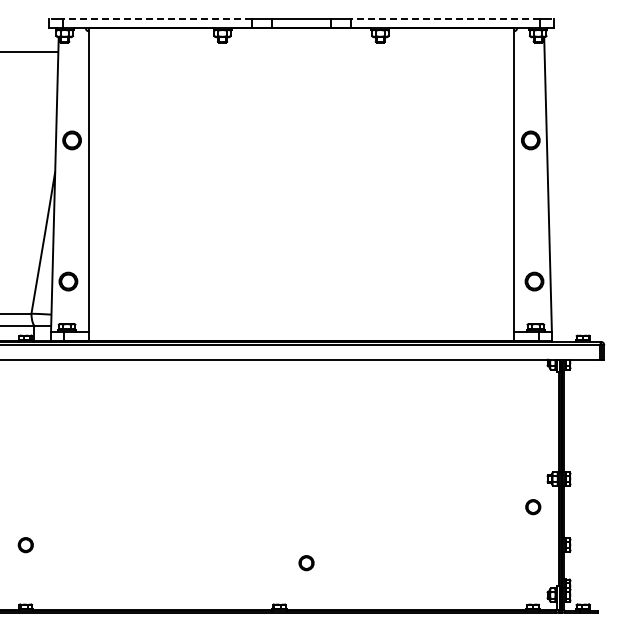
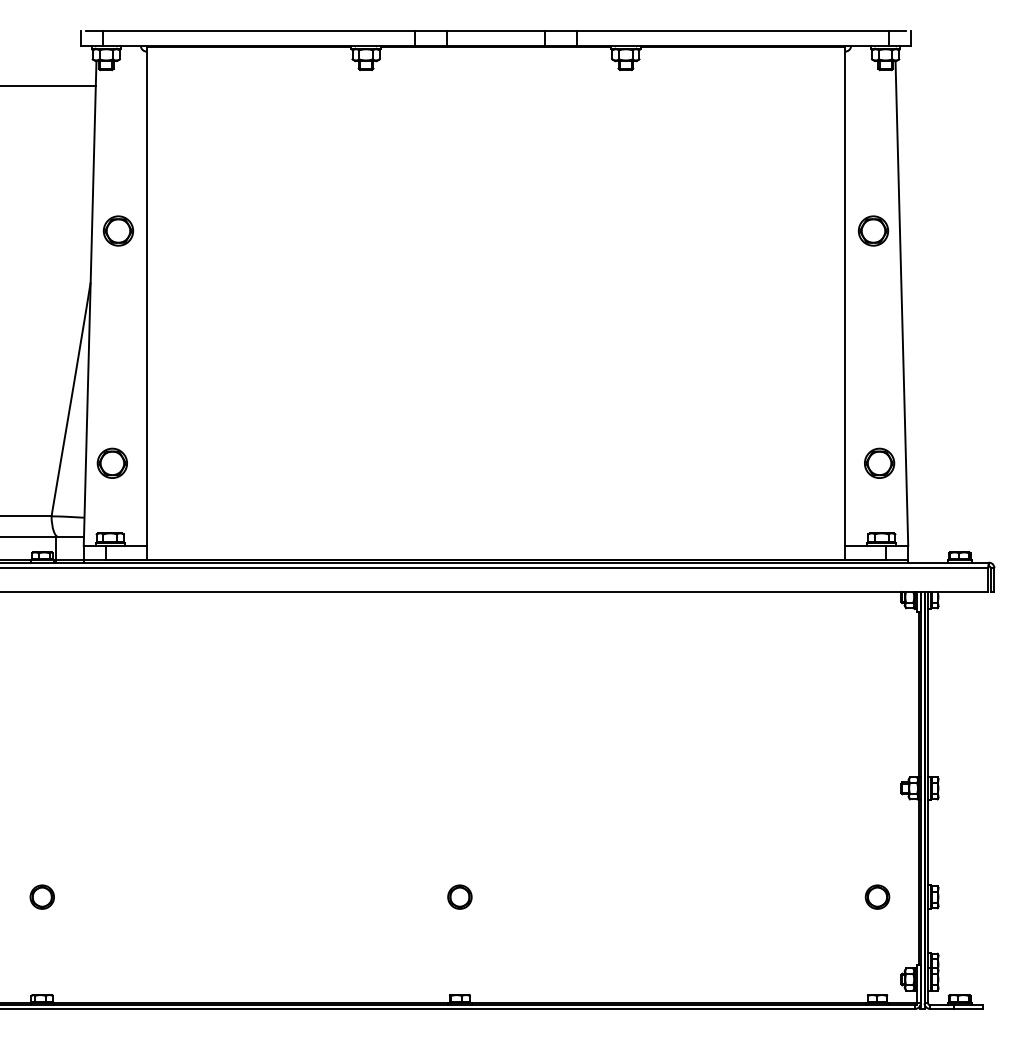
line: (157, 18) -> (259, 30), dashed -> solid
line: (445, 18) -> (733, 30), dashed -> solid
circle: (533, 507) -> (877, 897), moved
circle: (306, 563) -> (459, 897), moved

